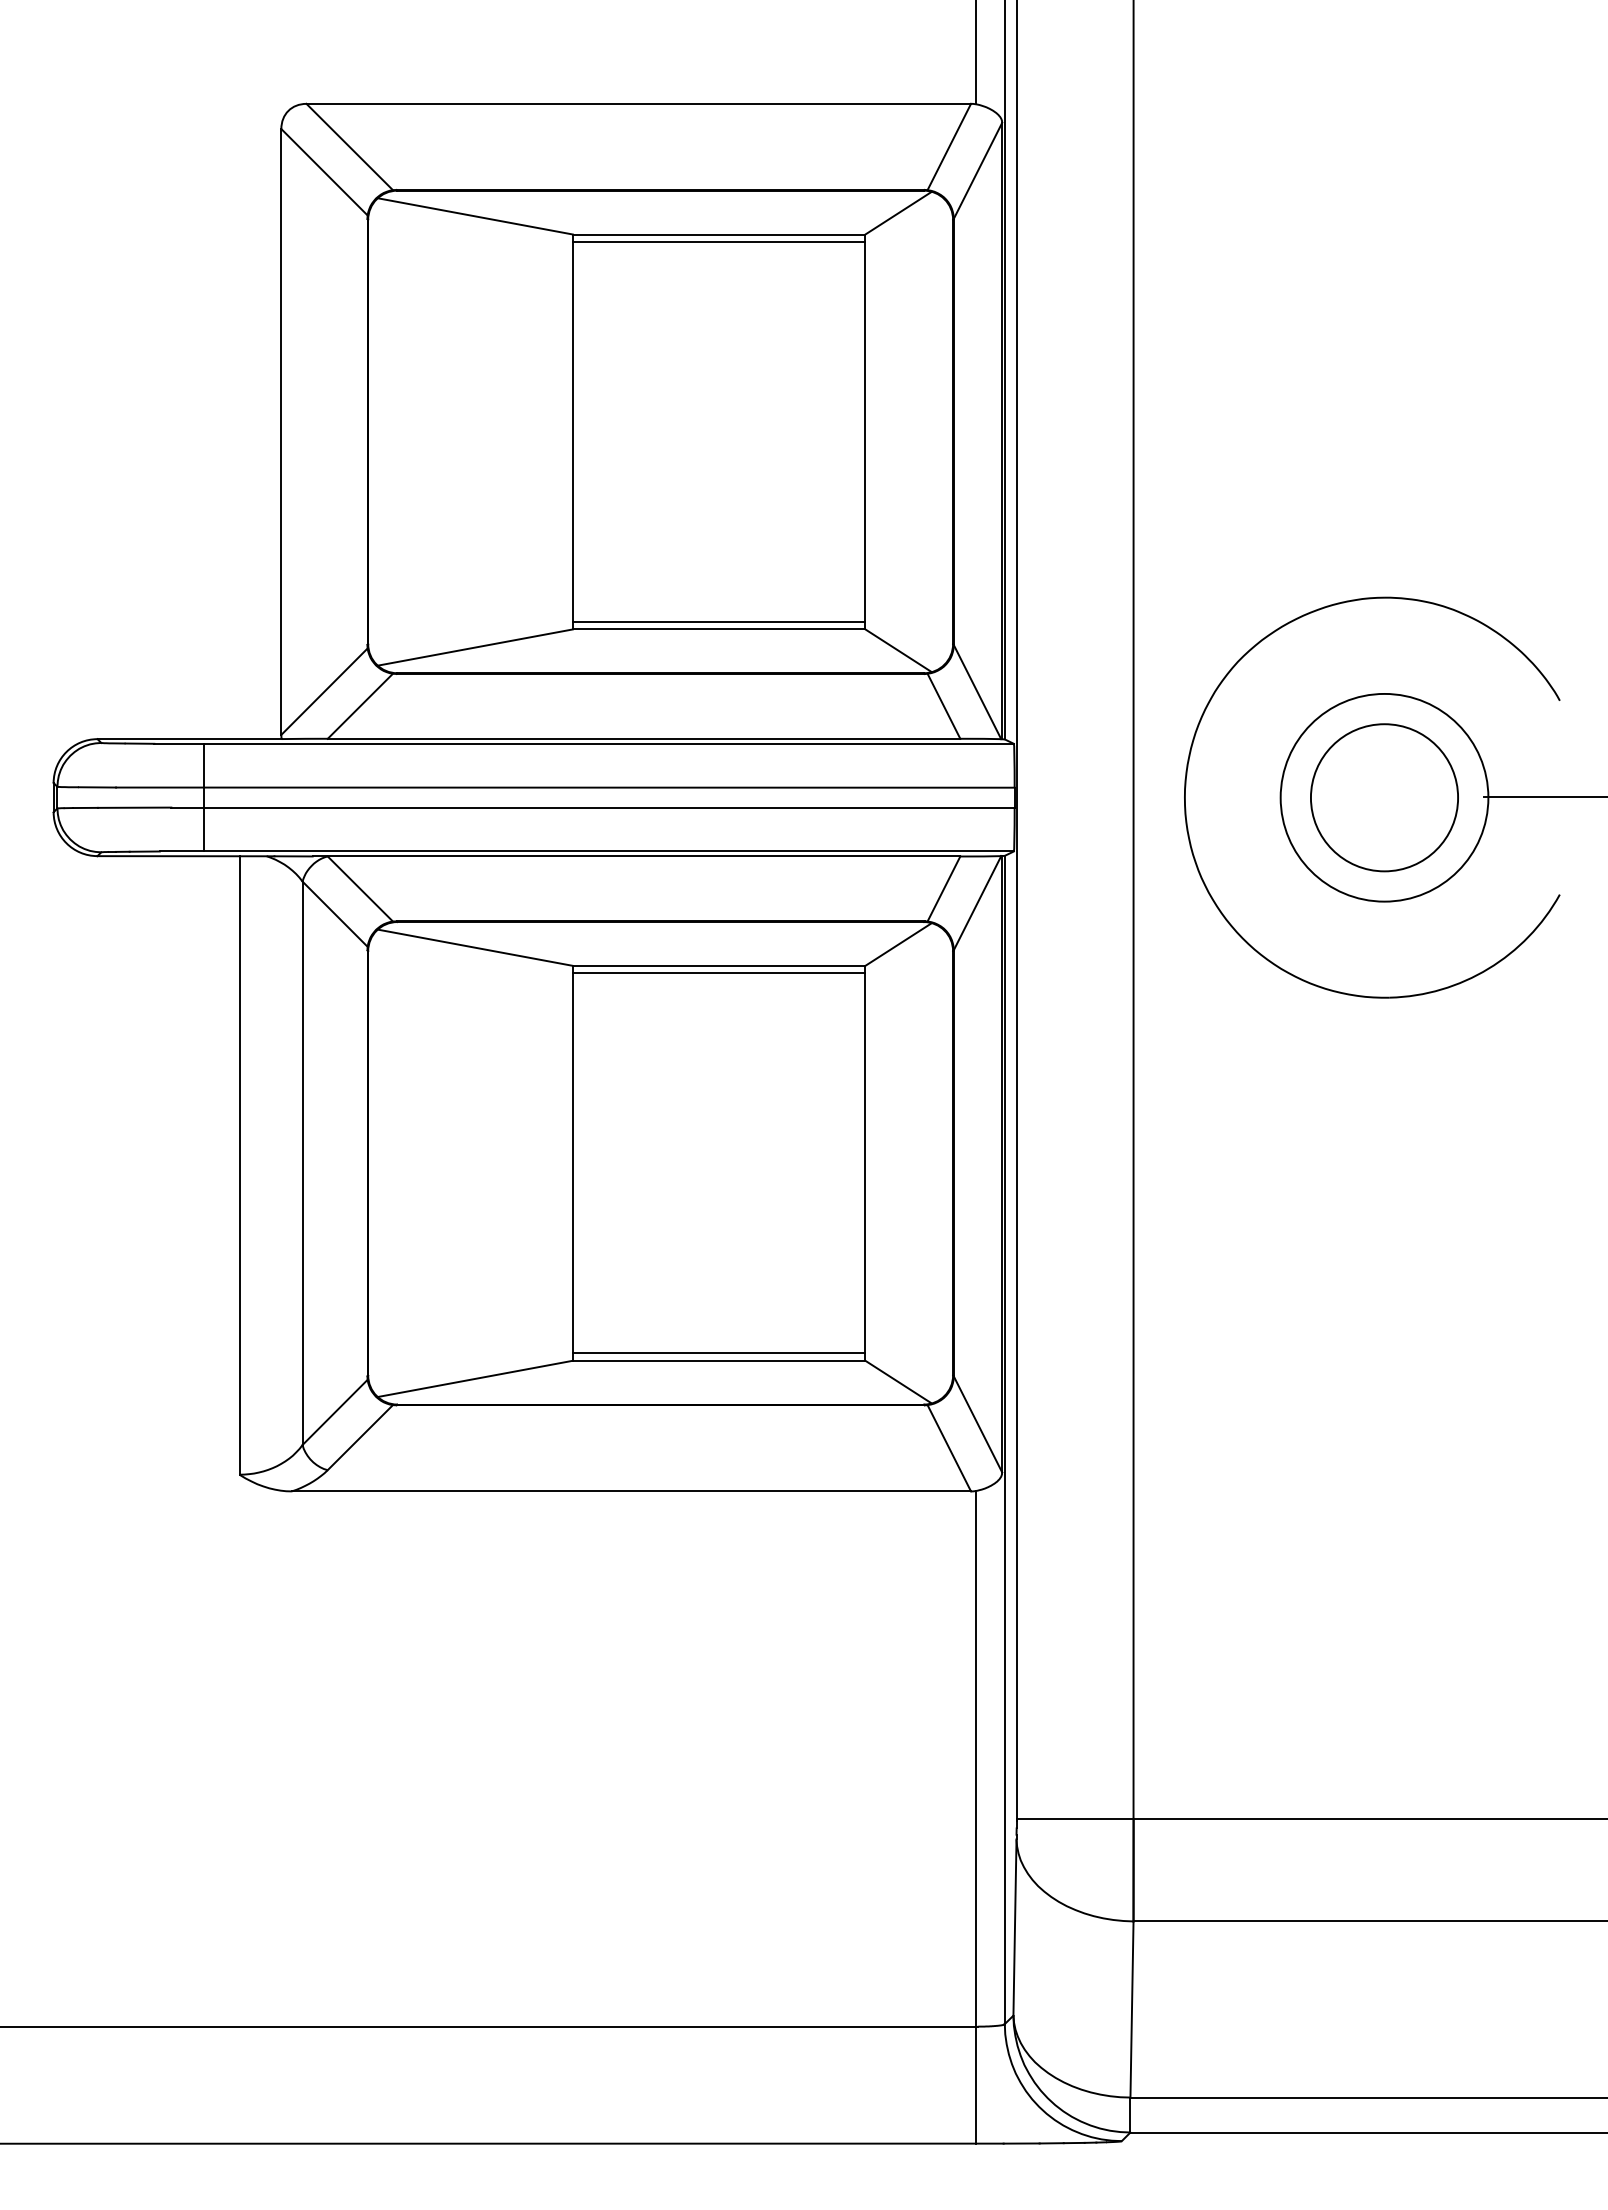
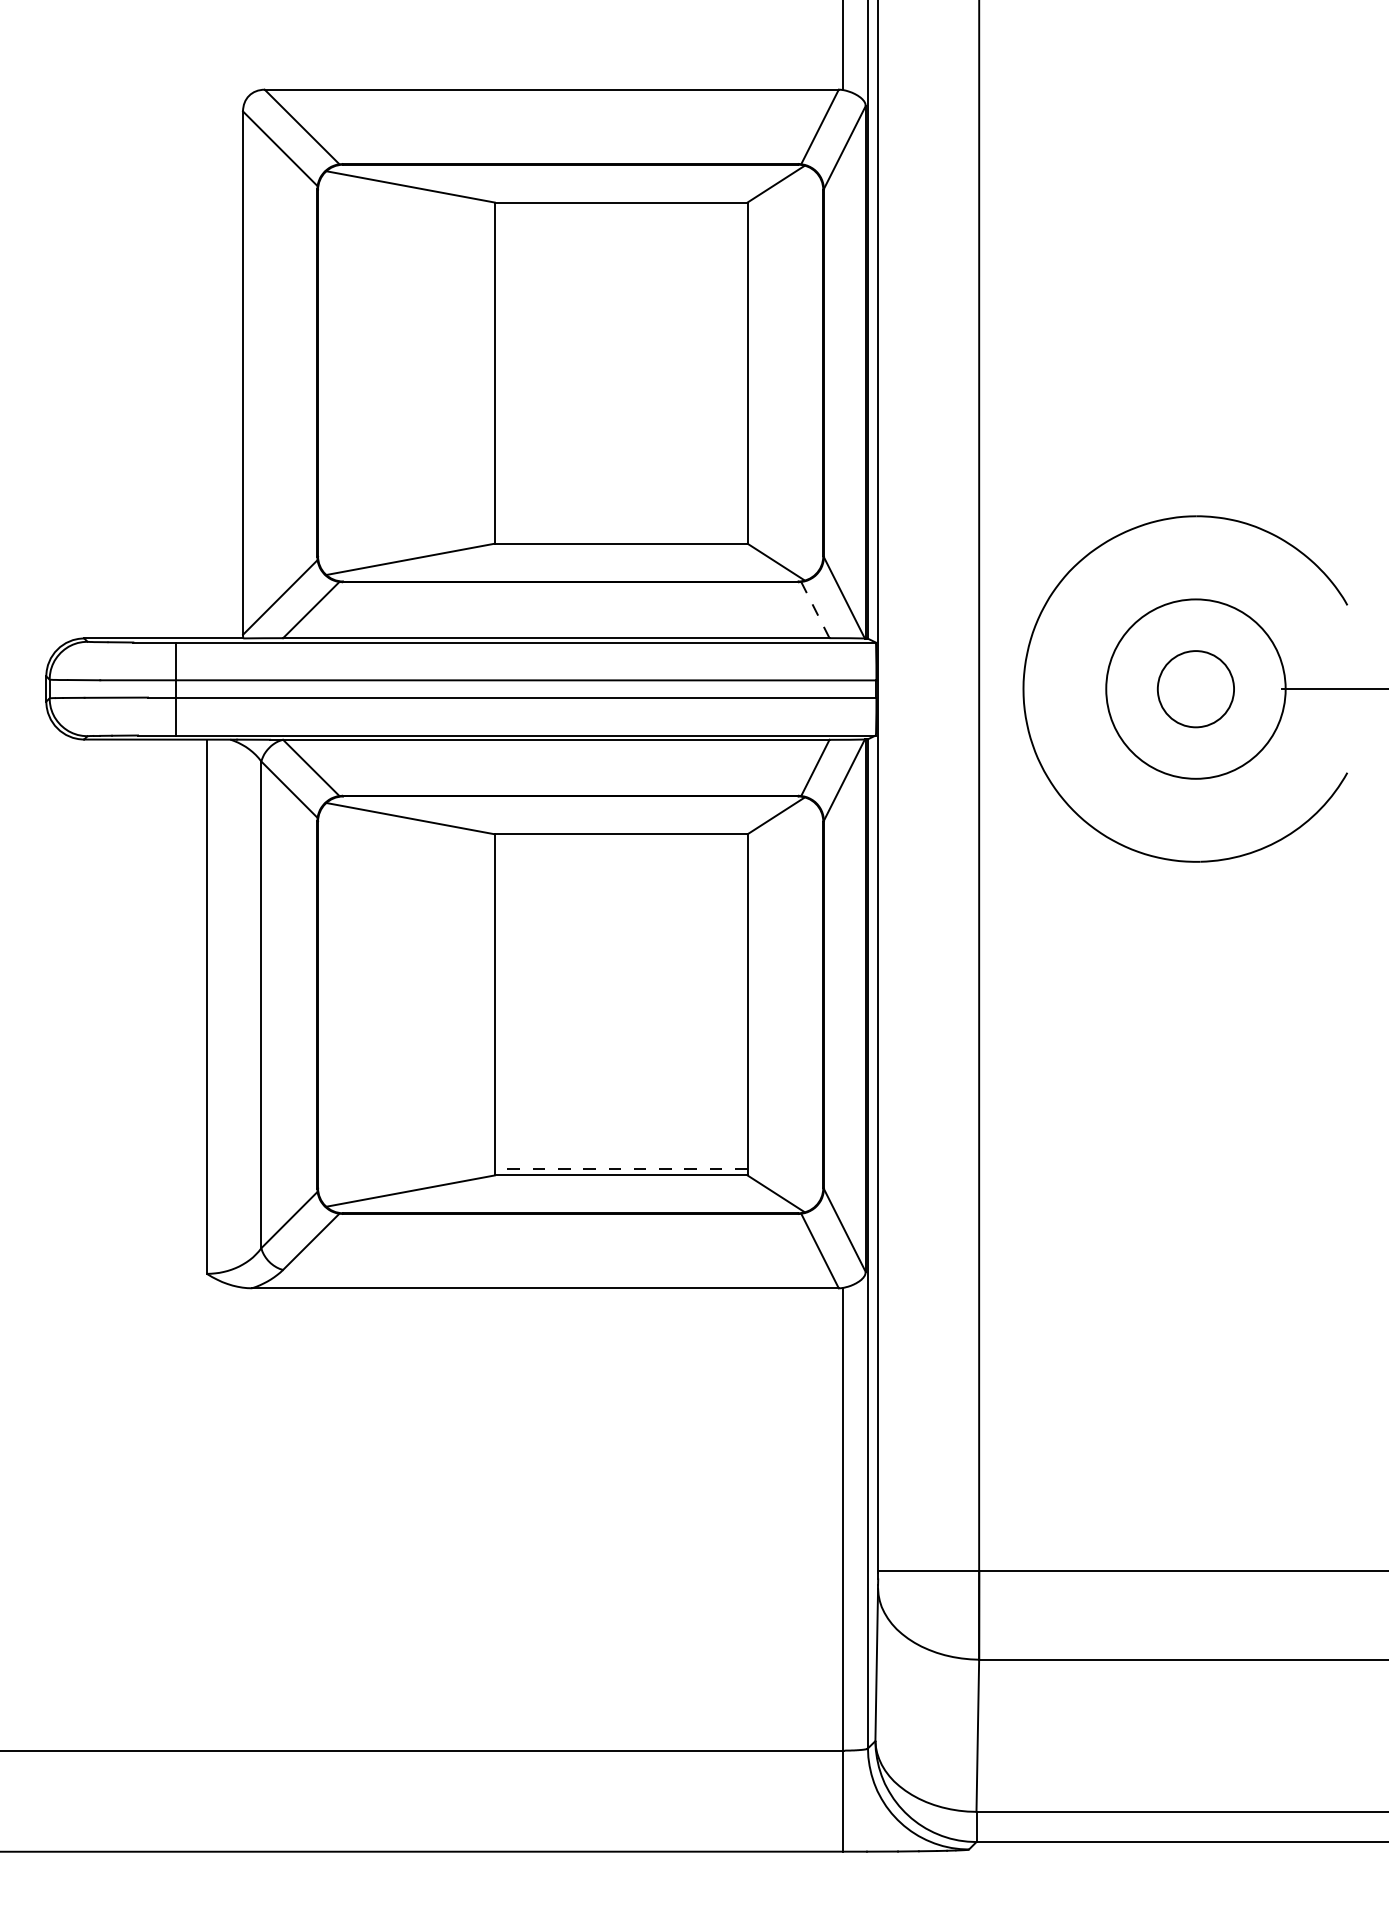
line: (718, 241) -> (620, 208), removed
line: (718, 622) -> (620, 537), removed
line: (943, 705) -> (815, 609), solid -> dashed
circle: (1384, 797) -> (1195, 688), size x0.6
line: (718, 973) -> (620, 840), removed
line: (718, 1353) -> (620, 1169), solid -> dashed

